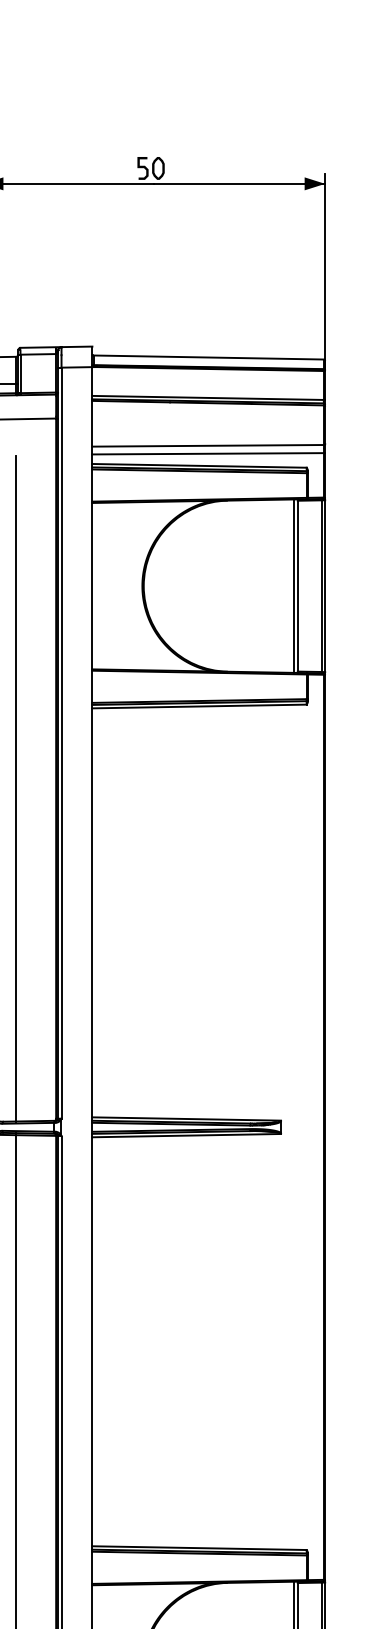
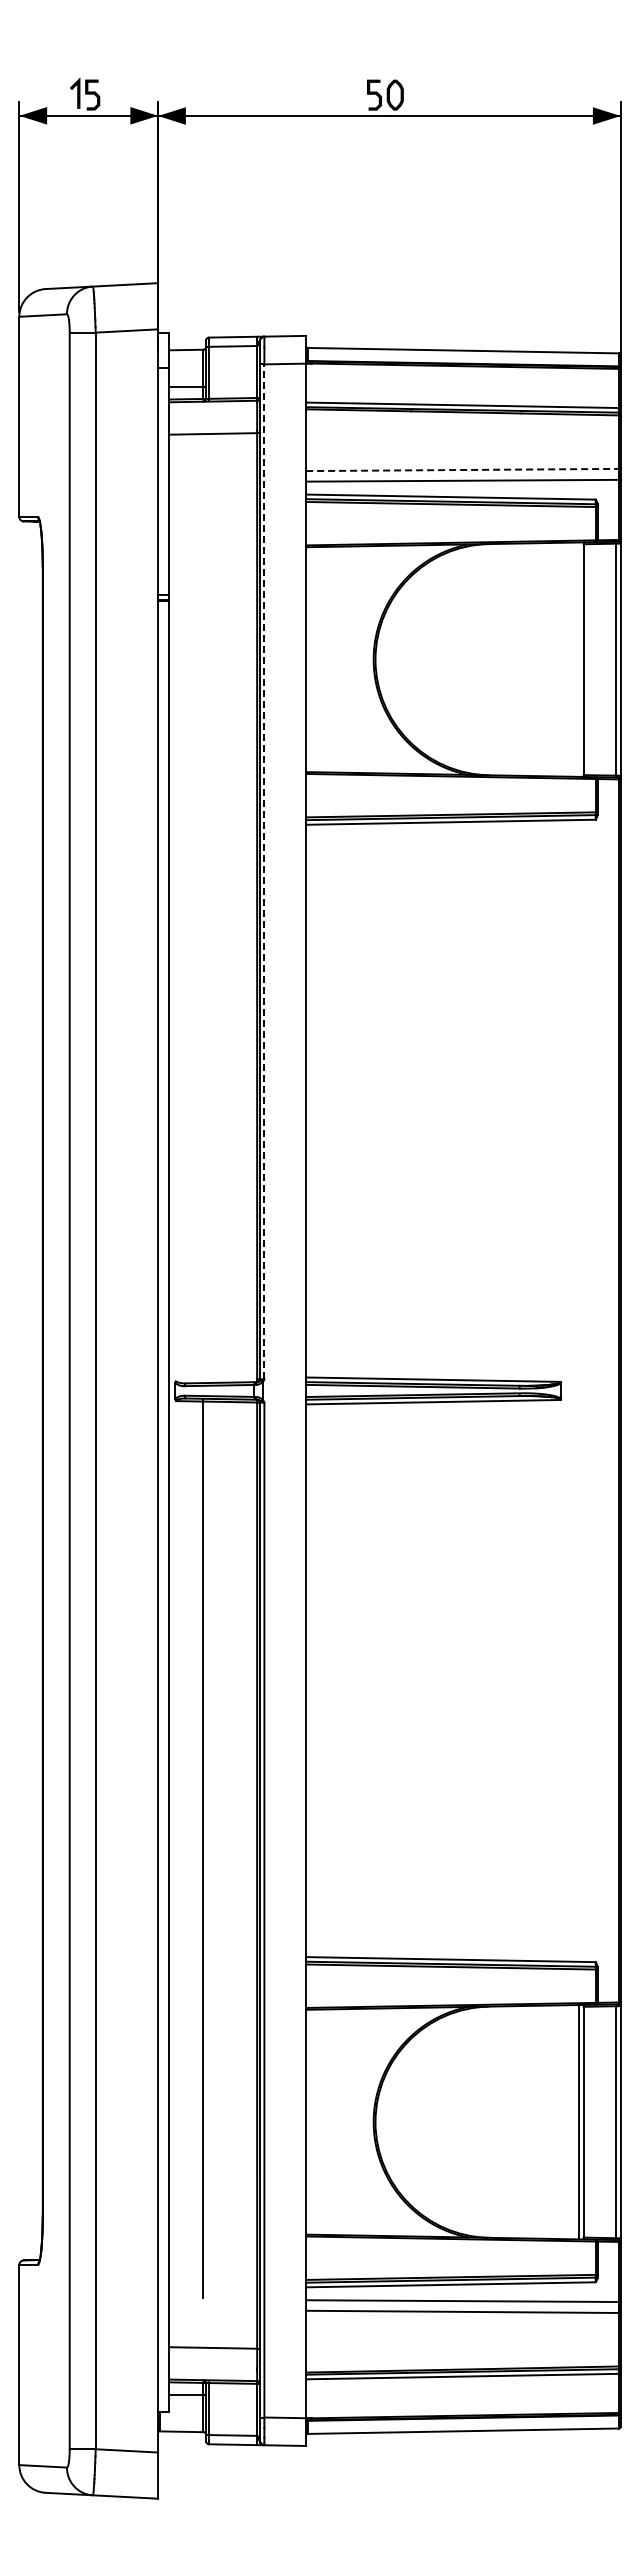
line: (208, 446) -> (462, 470), solid -> dashed
line: (294, 586) -> (579, 659), removed
line: (61, 742) -> (264, 871), solid -> dashed
line: (15, 788) -> (202, 933), removed

